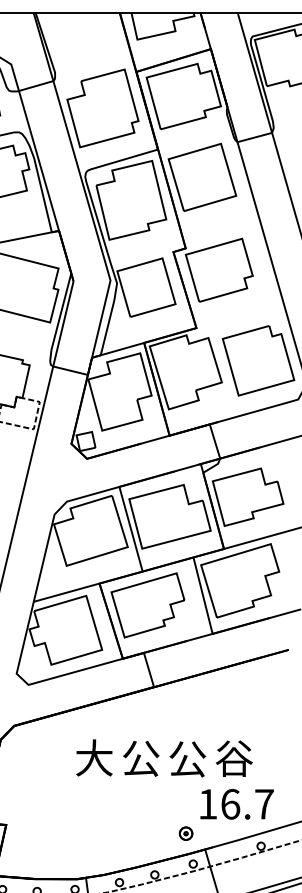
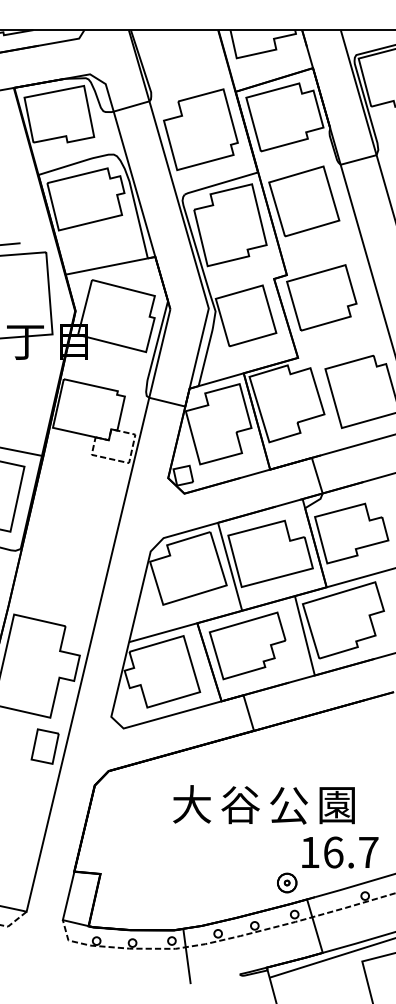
text: (141, 759) -> (240, 805), 公 -> 谷
text: (234, 759) -> (337, 805), 谷 -> 園
part: (186, 833) -> (287, 882), size x1.43

